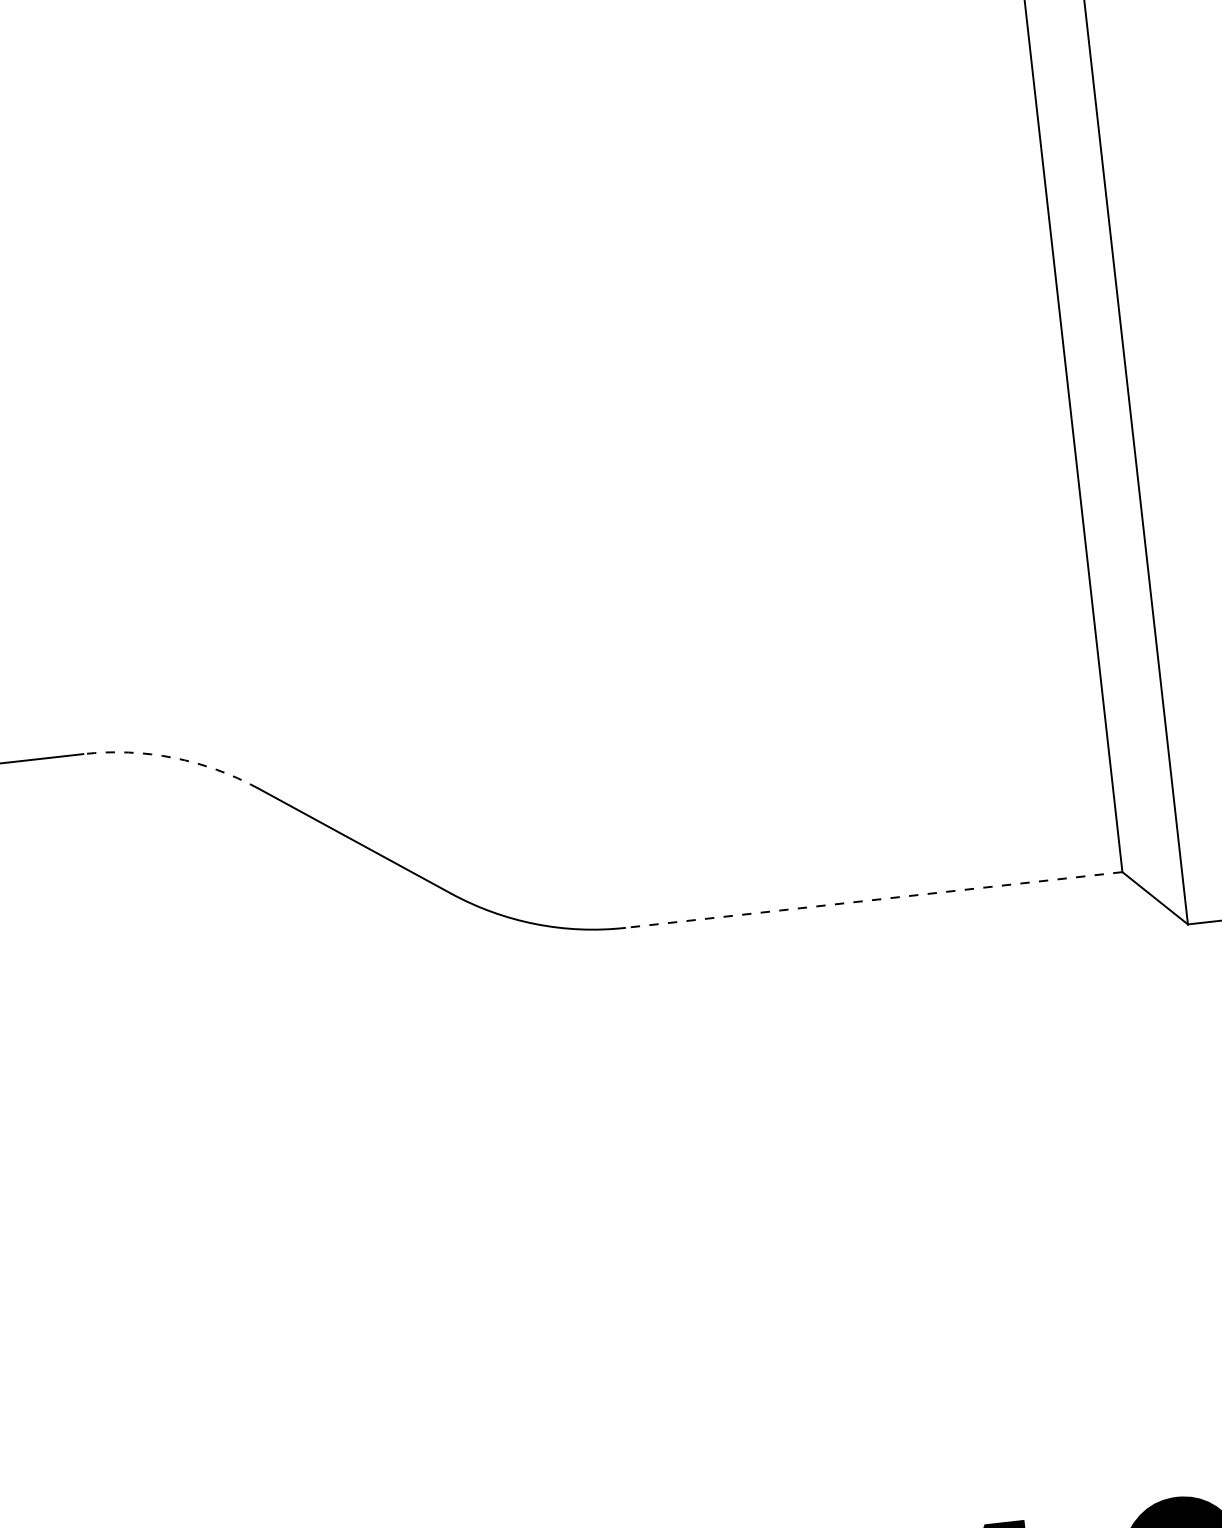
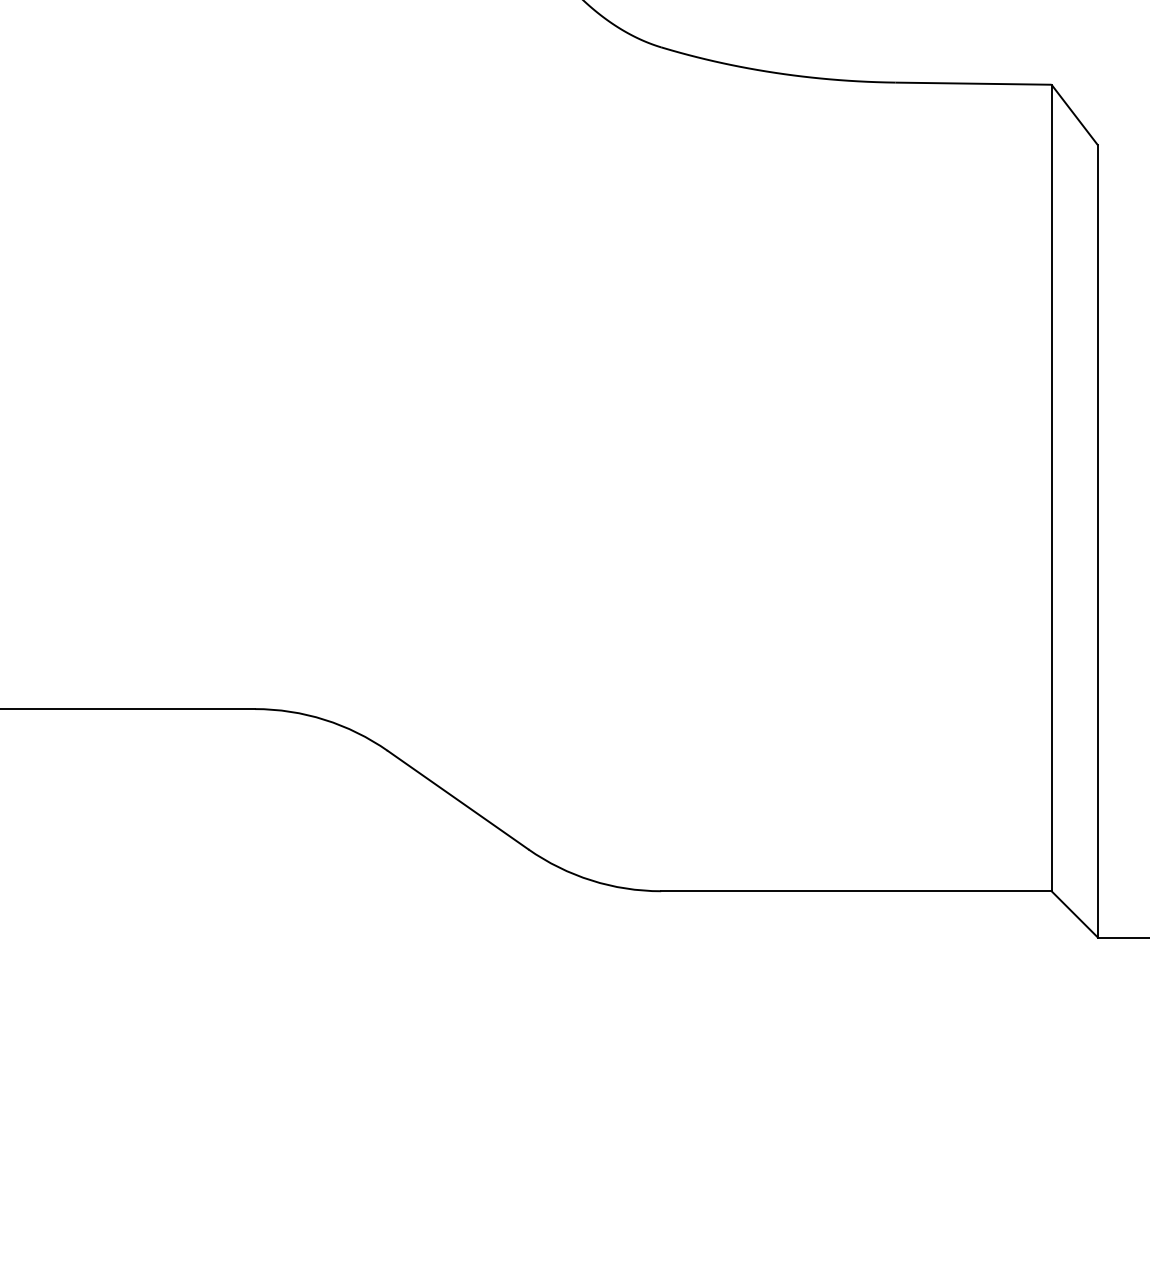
arc: (173, 757) -> (324, 719), dashed -> solid
line: (873, 900) -> (855, 891), dashed -> solid

